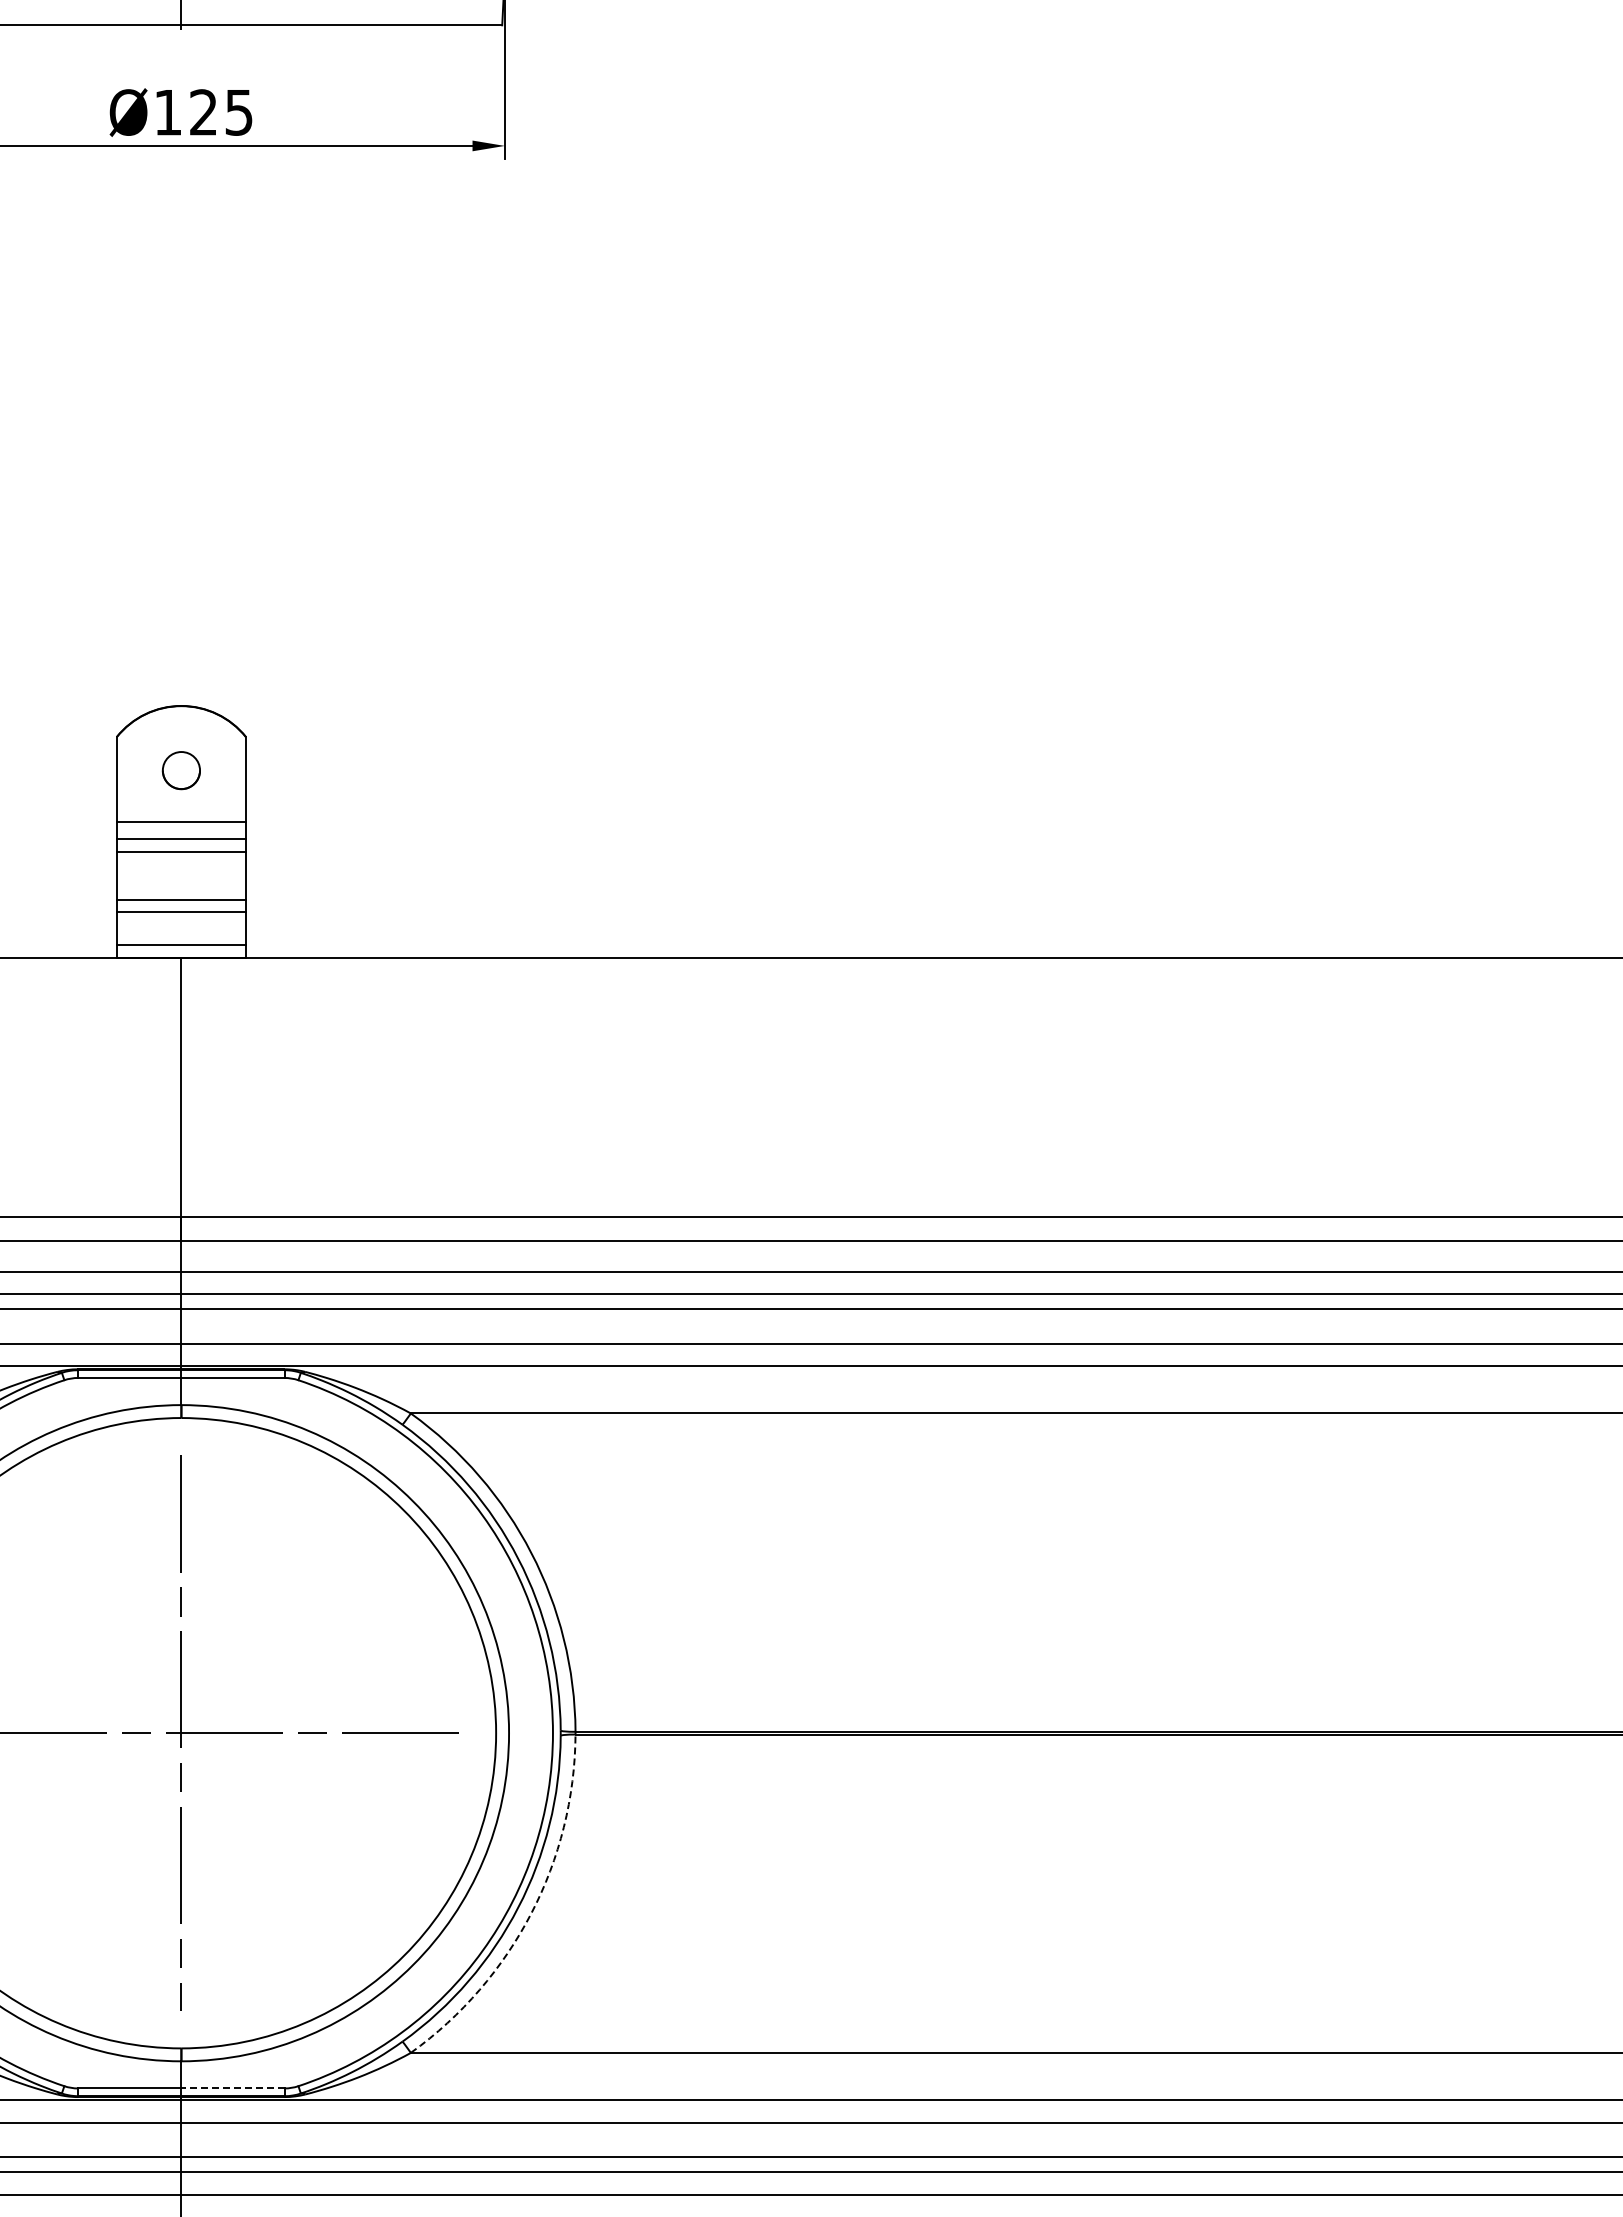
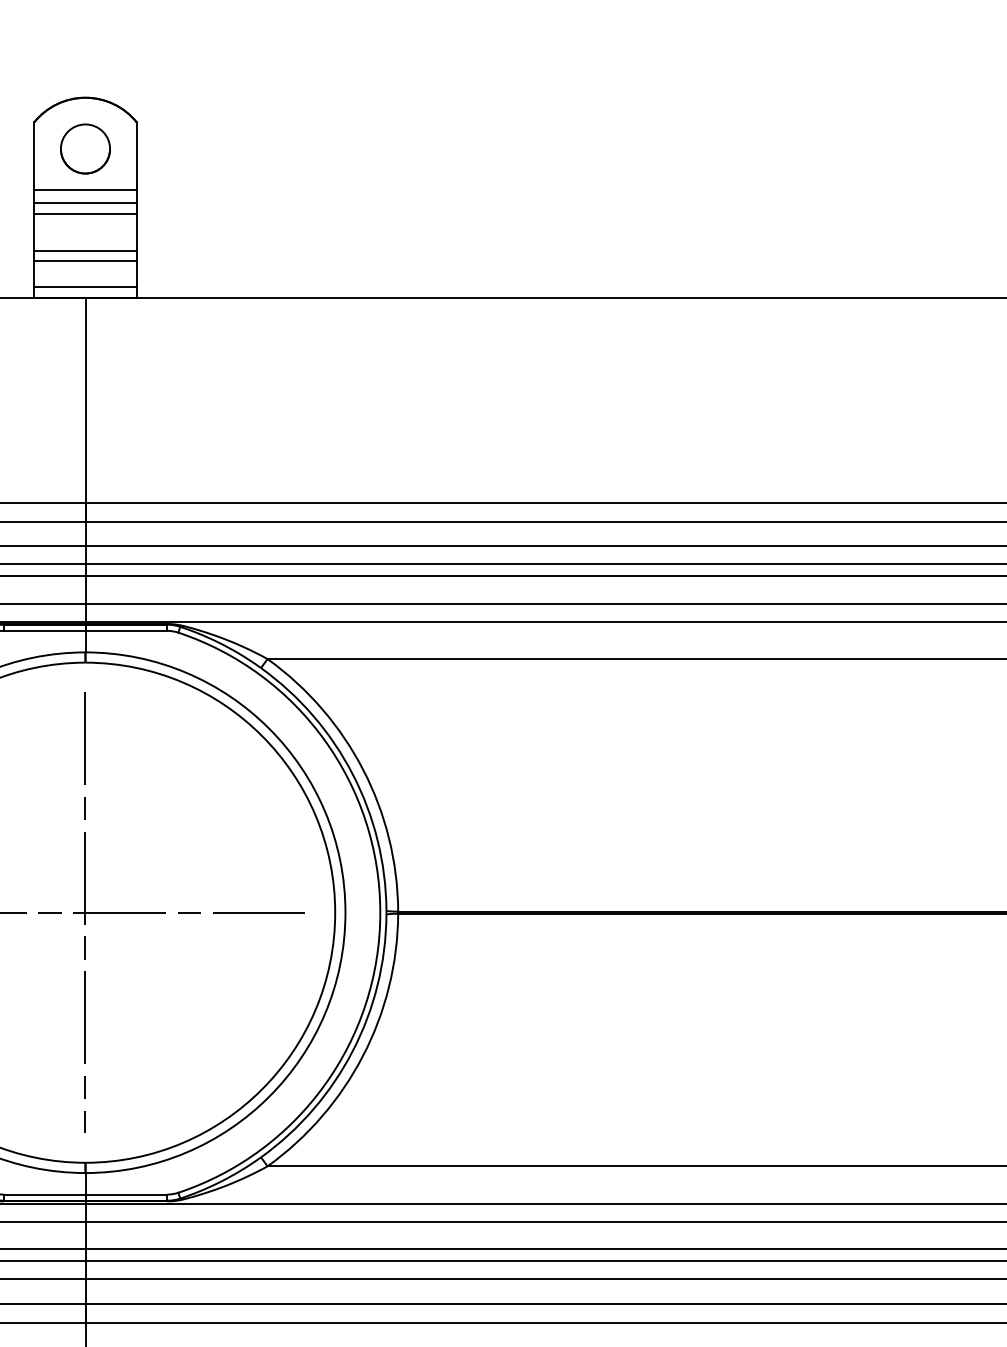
part: (181, 770) -> (85, 148), size x1.67
arc: (531, 1913) -> (363, 1055), dashed -> solid
line: (232, 2088) -> (126, 1194), dashed -> solid

